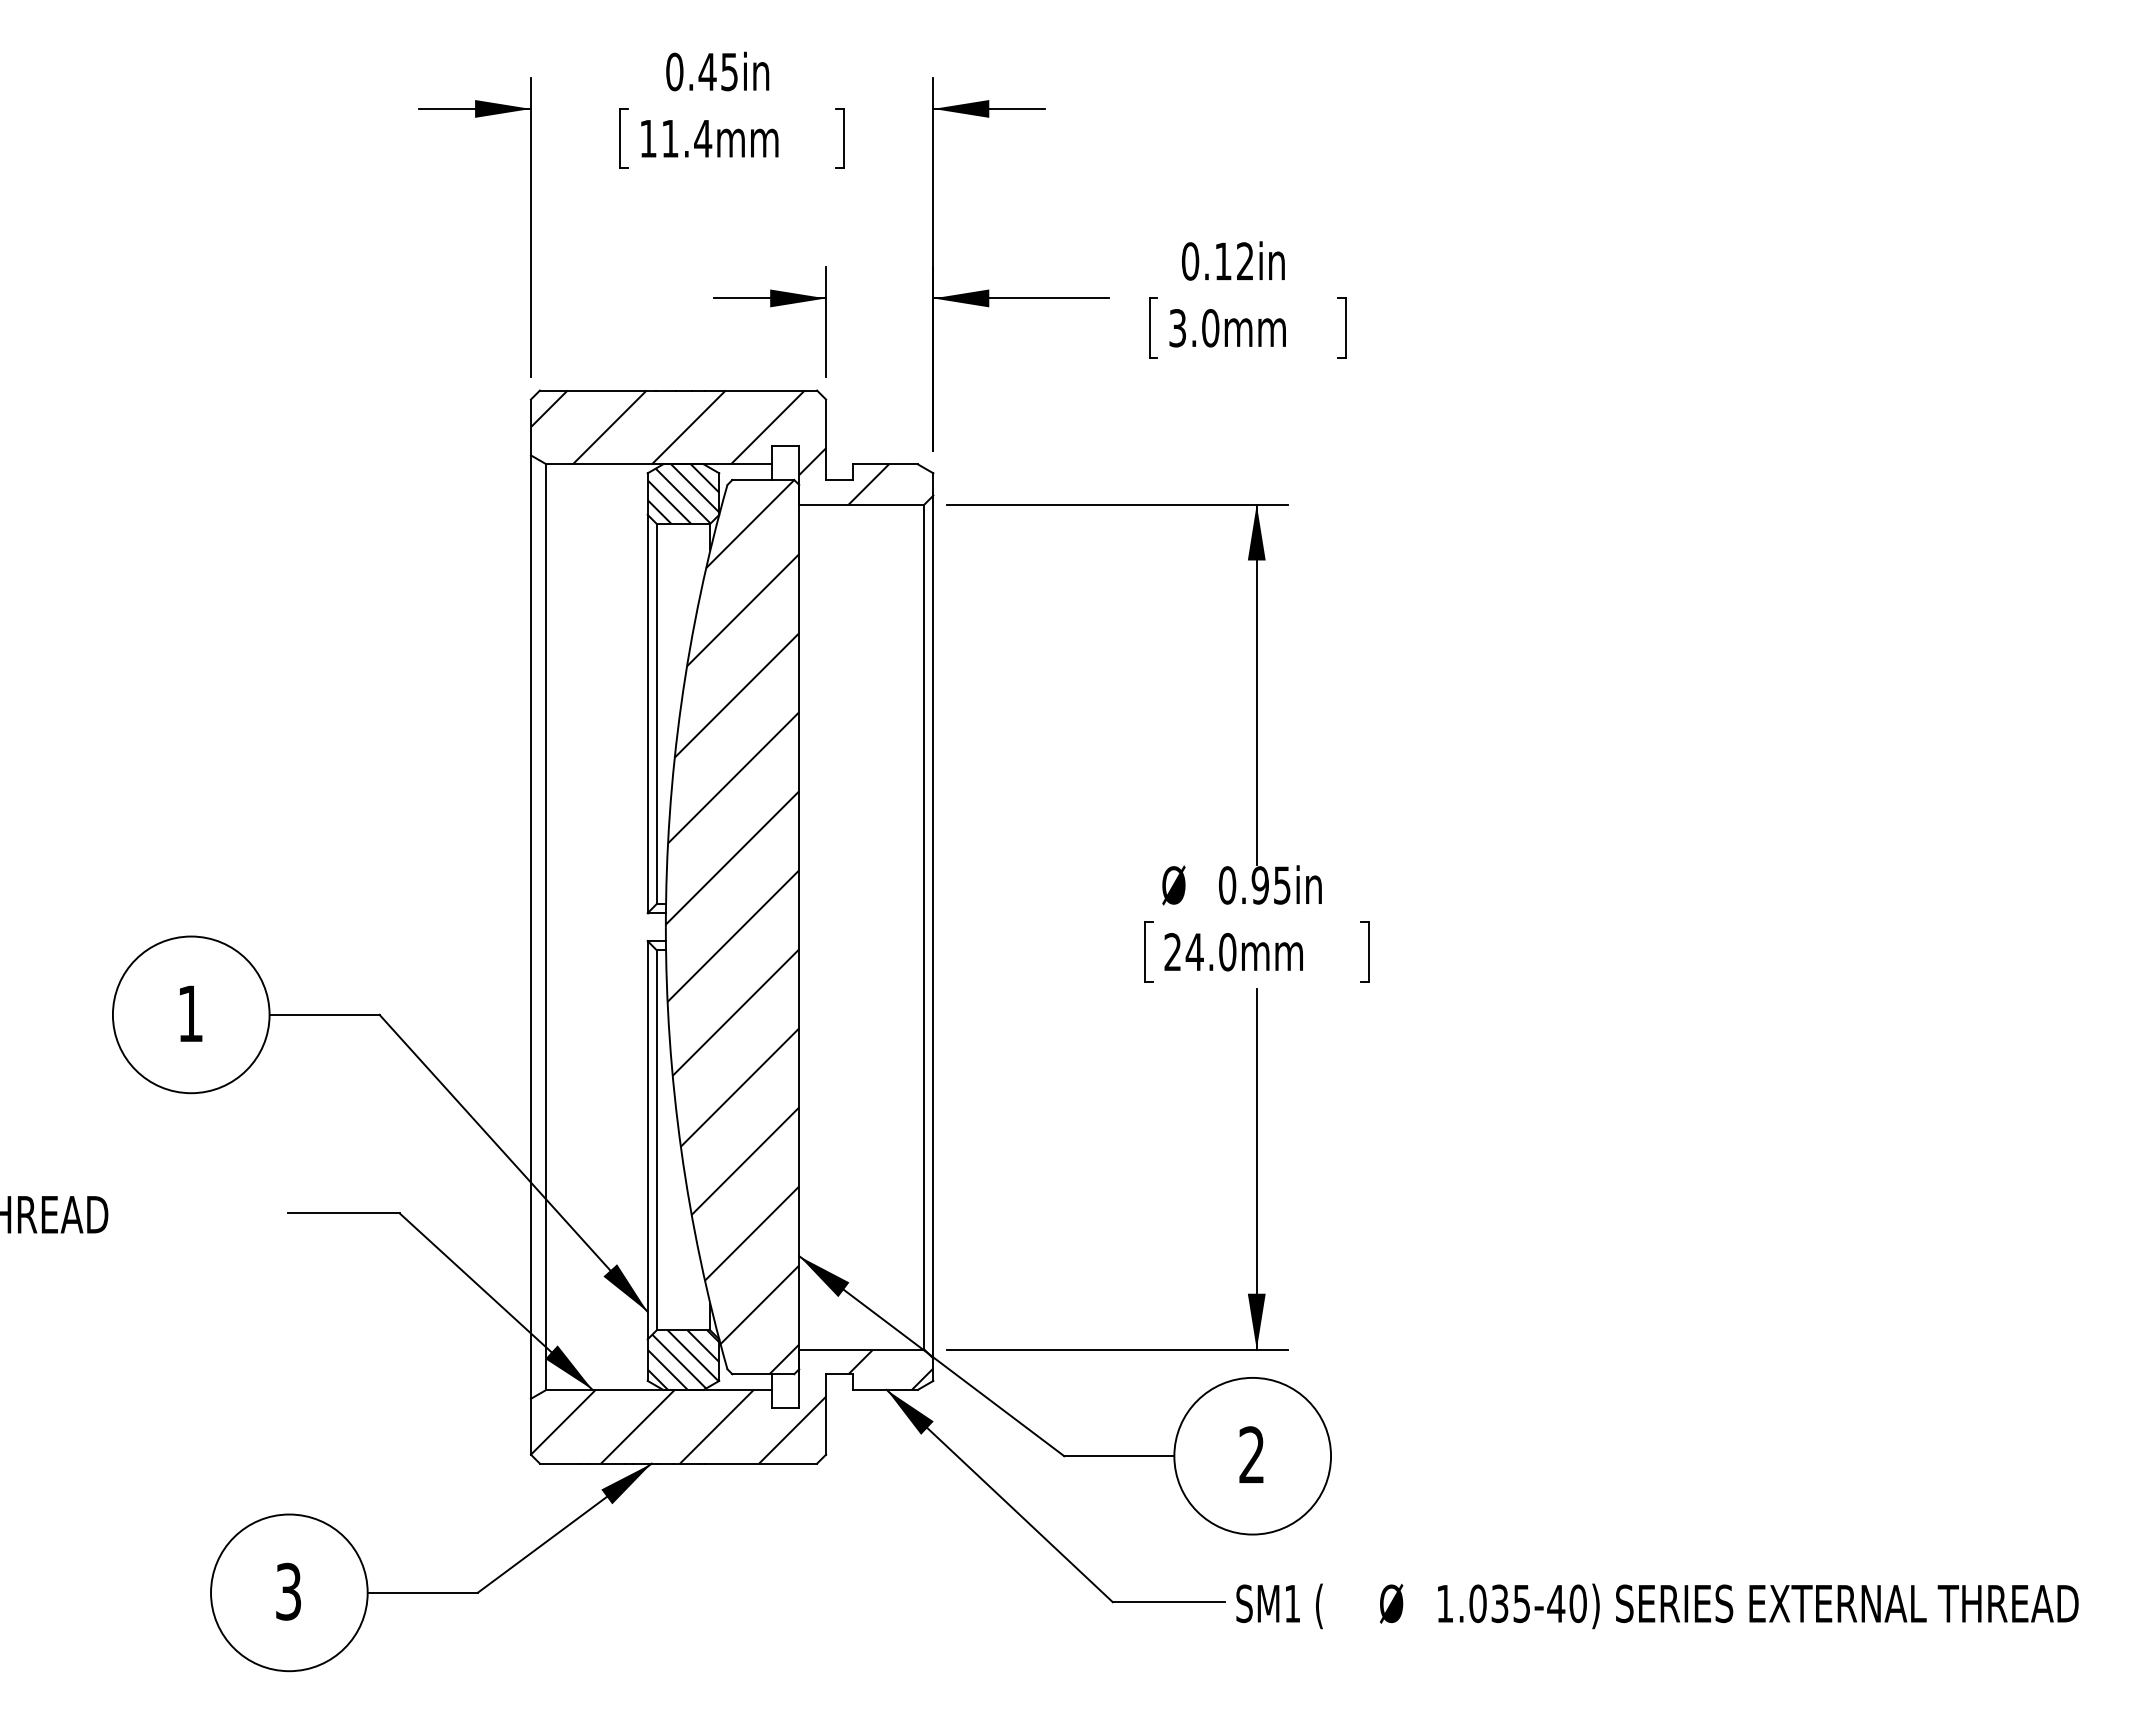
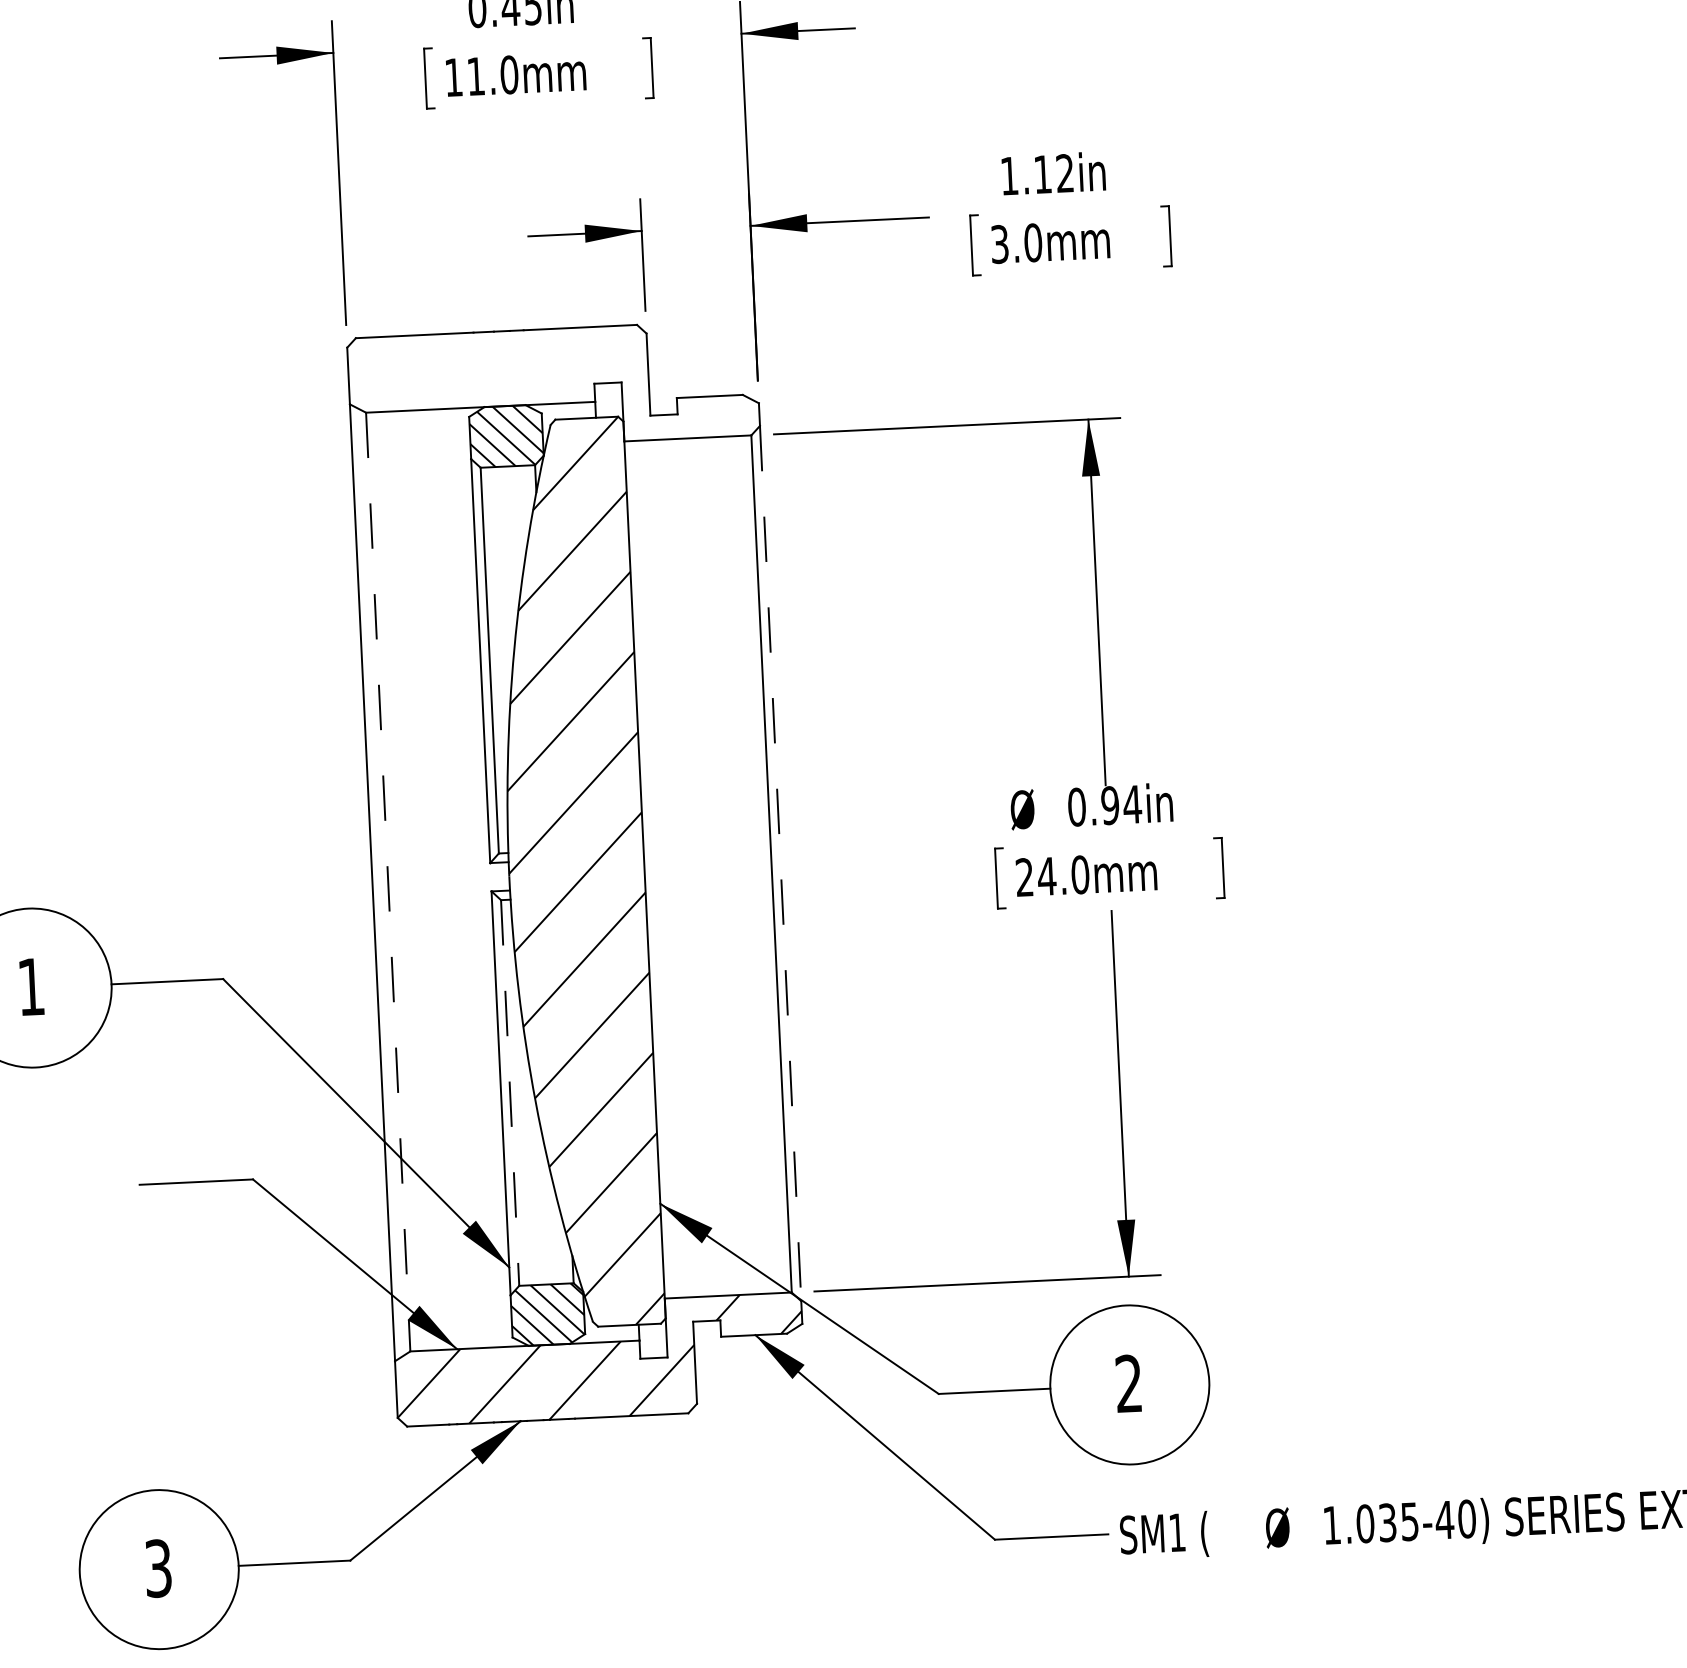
text: (703, 138) -> (509, 74), 11.4mm -> 11.0mm
text: (1190, 261) -> (1009, 176), 0.12in -> 1.12in
hatch: (709, 447) -> (530, 387), removed
text: (1282, 885) -> (1132, 804), 0.95in -> 0.94in
line: (546, 927) -> (388, 882), solid -> dashed
line: (933, 927) -> (780, 863), solid -> dashed
line: (656, 1140) -> (510, 1093), solid -> dashed

